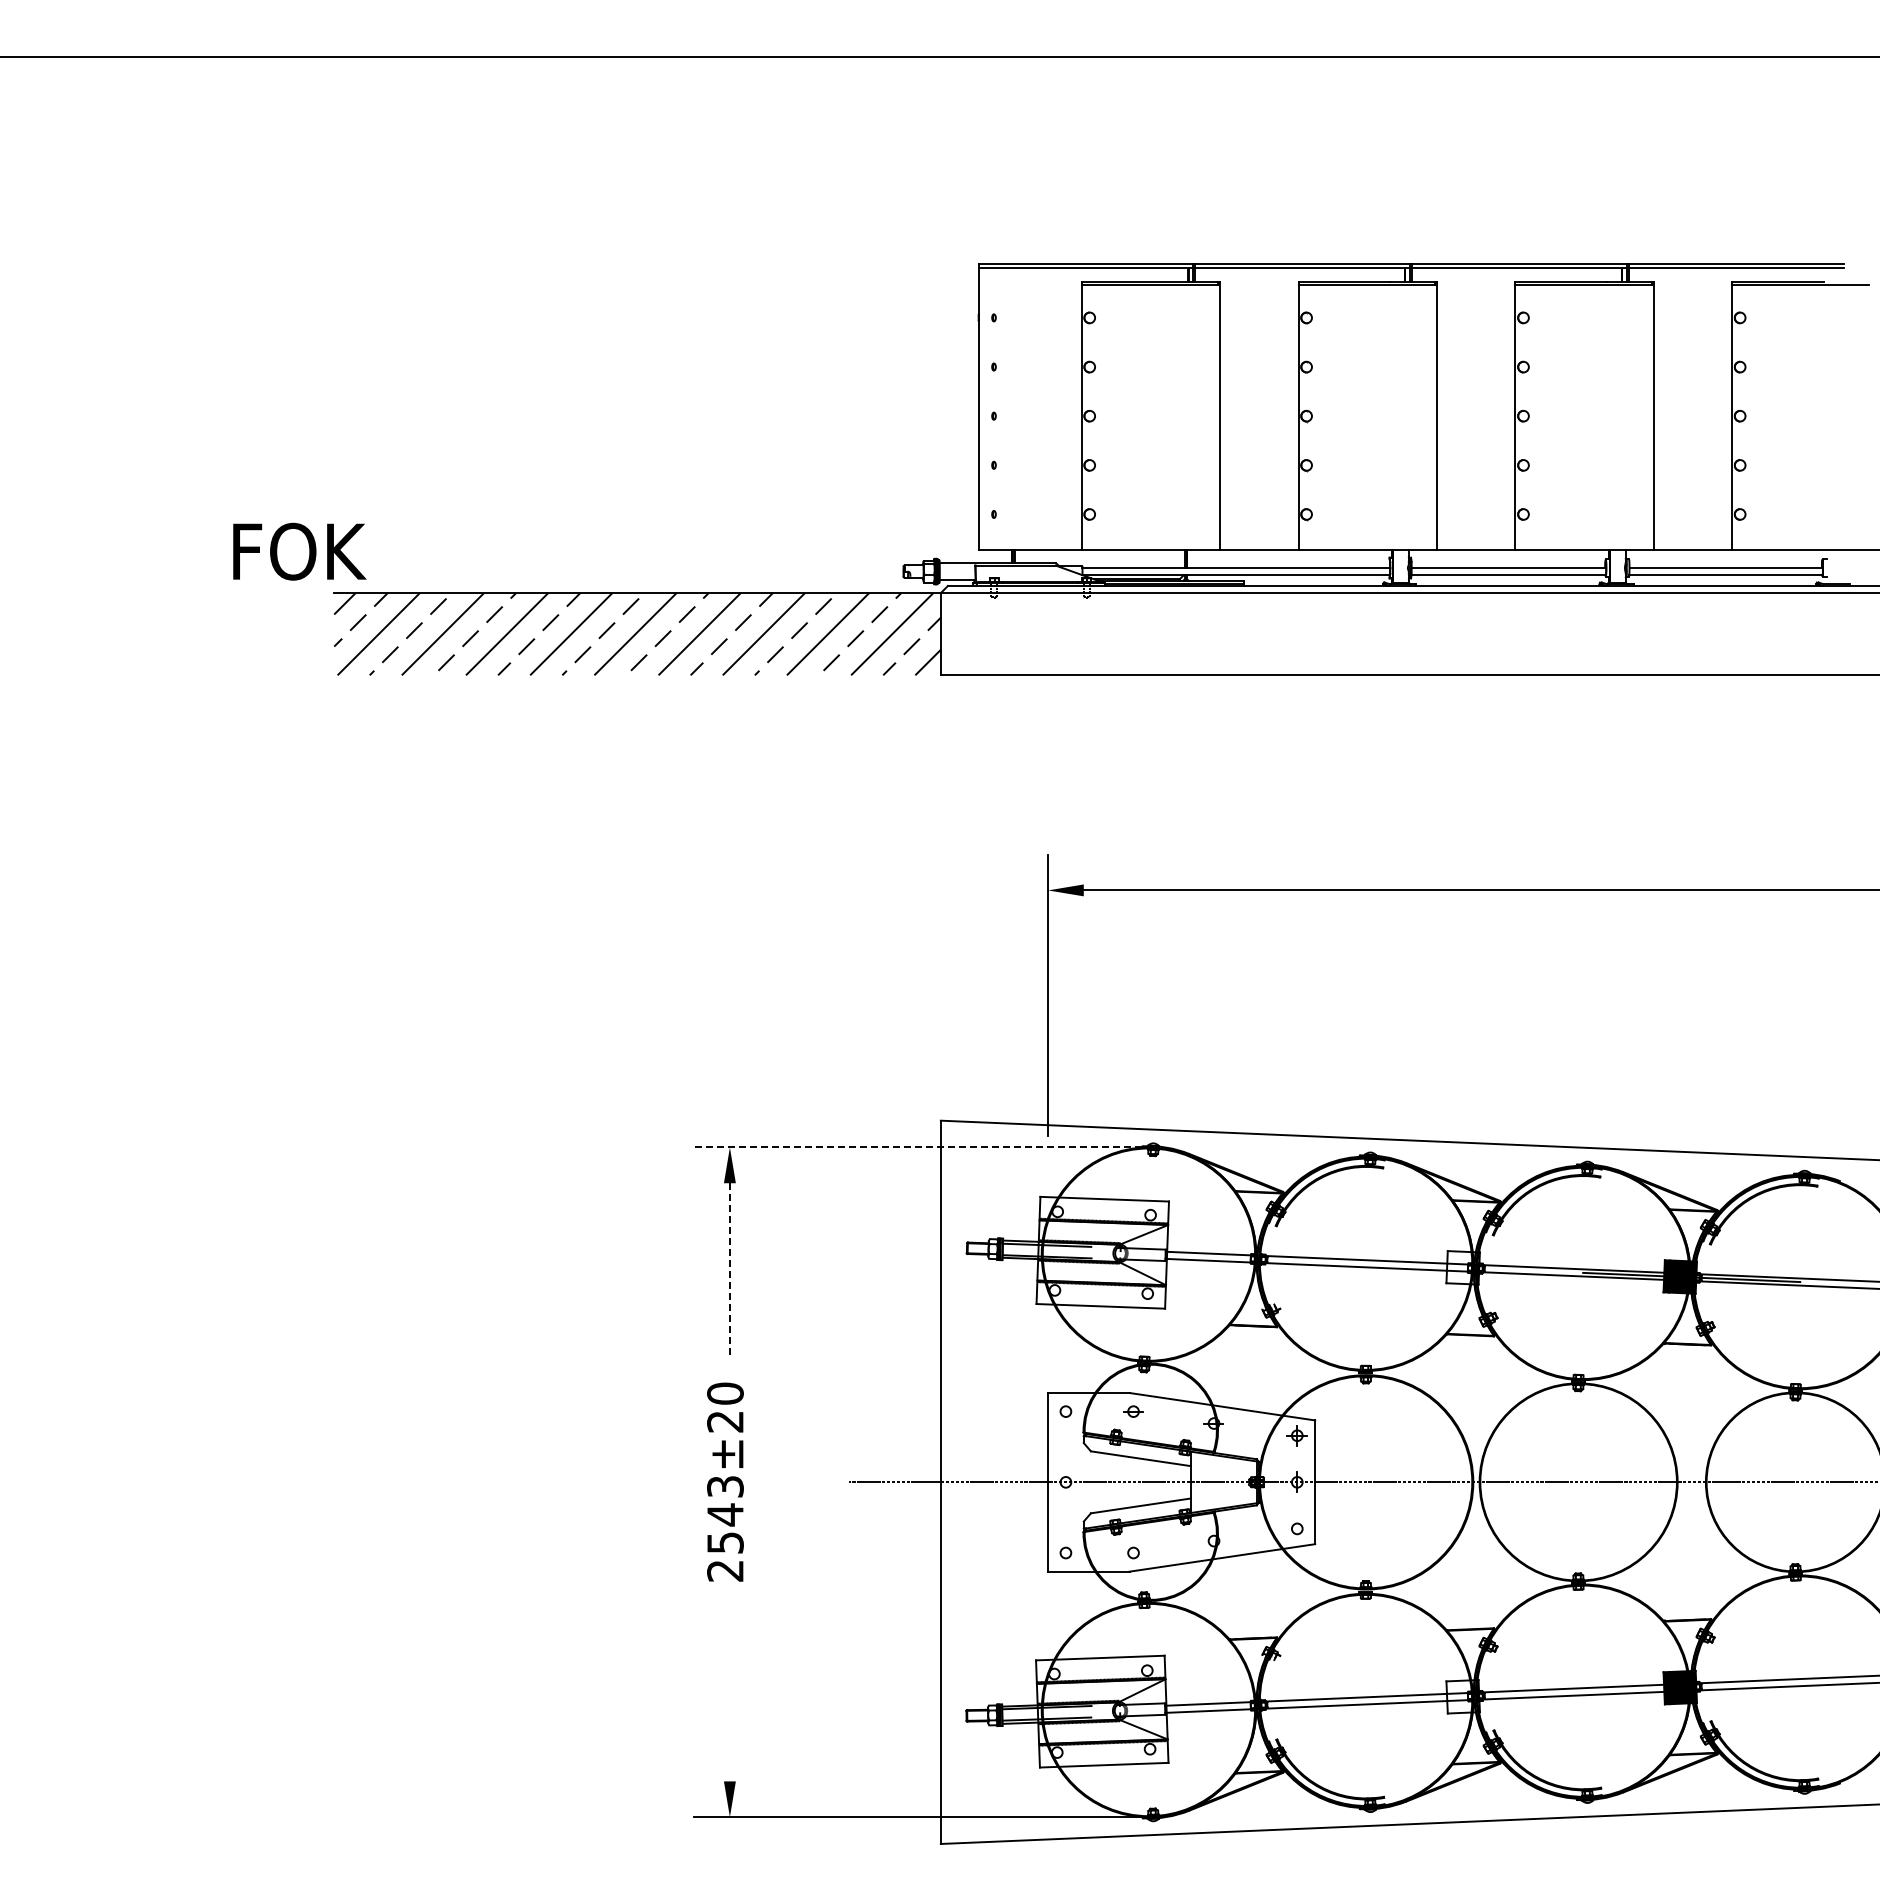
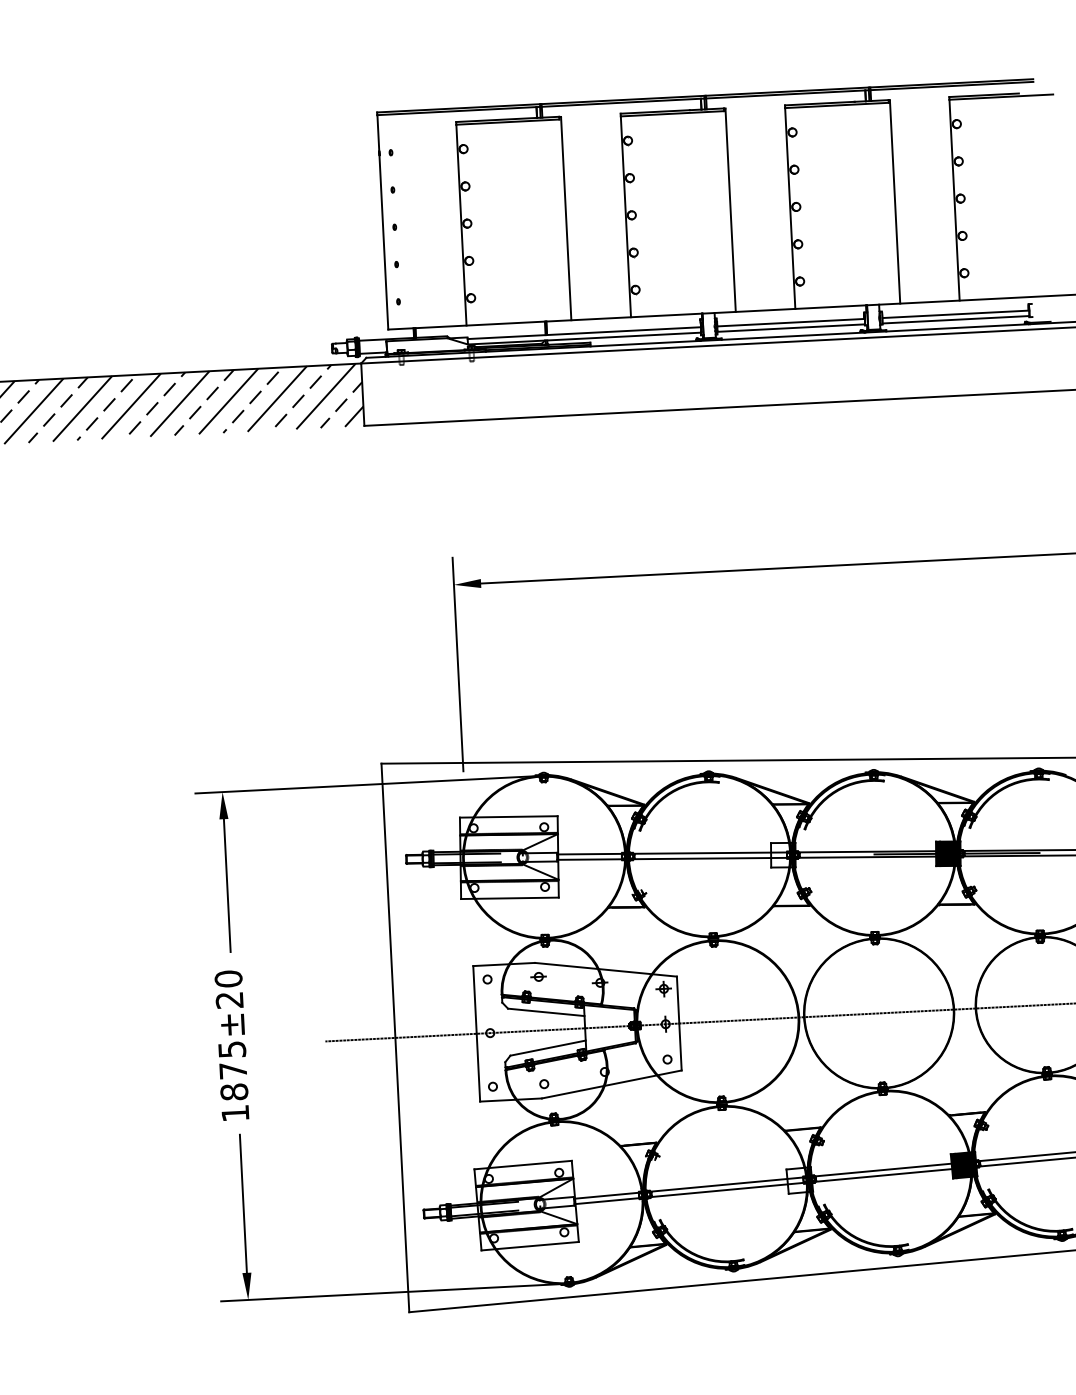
line: (923, 1147) -> (369, 784), dashed -> solid
line: (729, 1270) -> (226, 885), dashed -> solid
text: (725, 1528) -> (233, 1081), 2543±20 -> 1875±20
line: (729, 1690) -> (243, 1203), added

